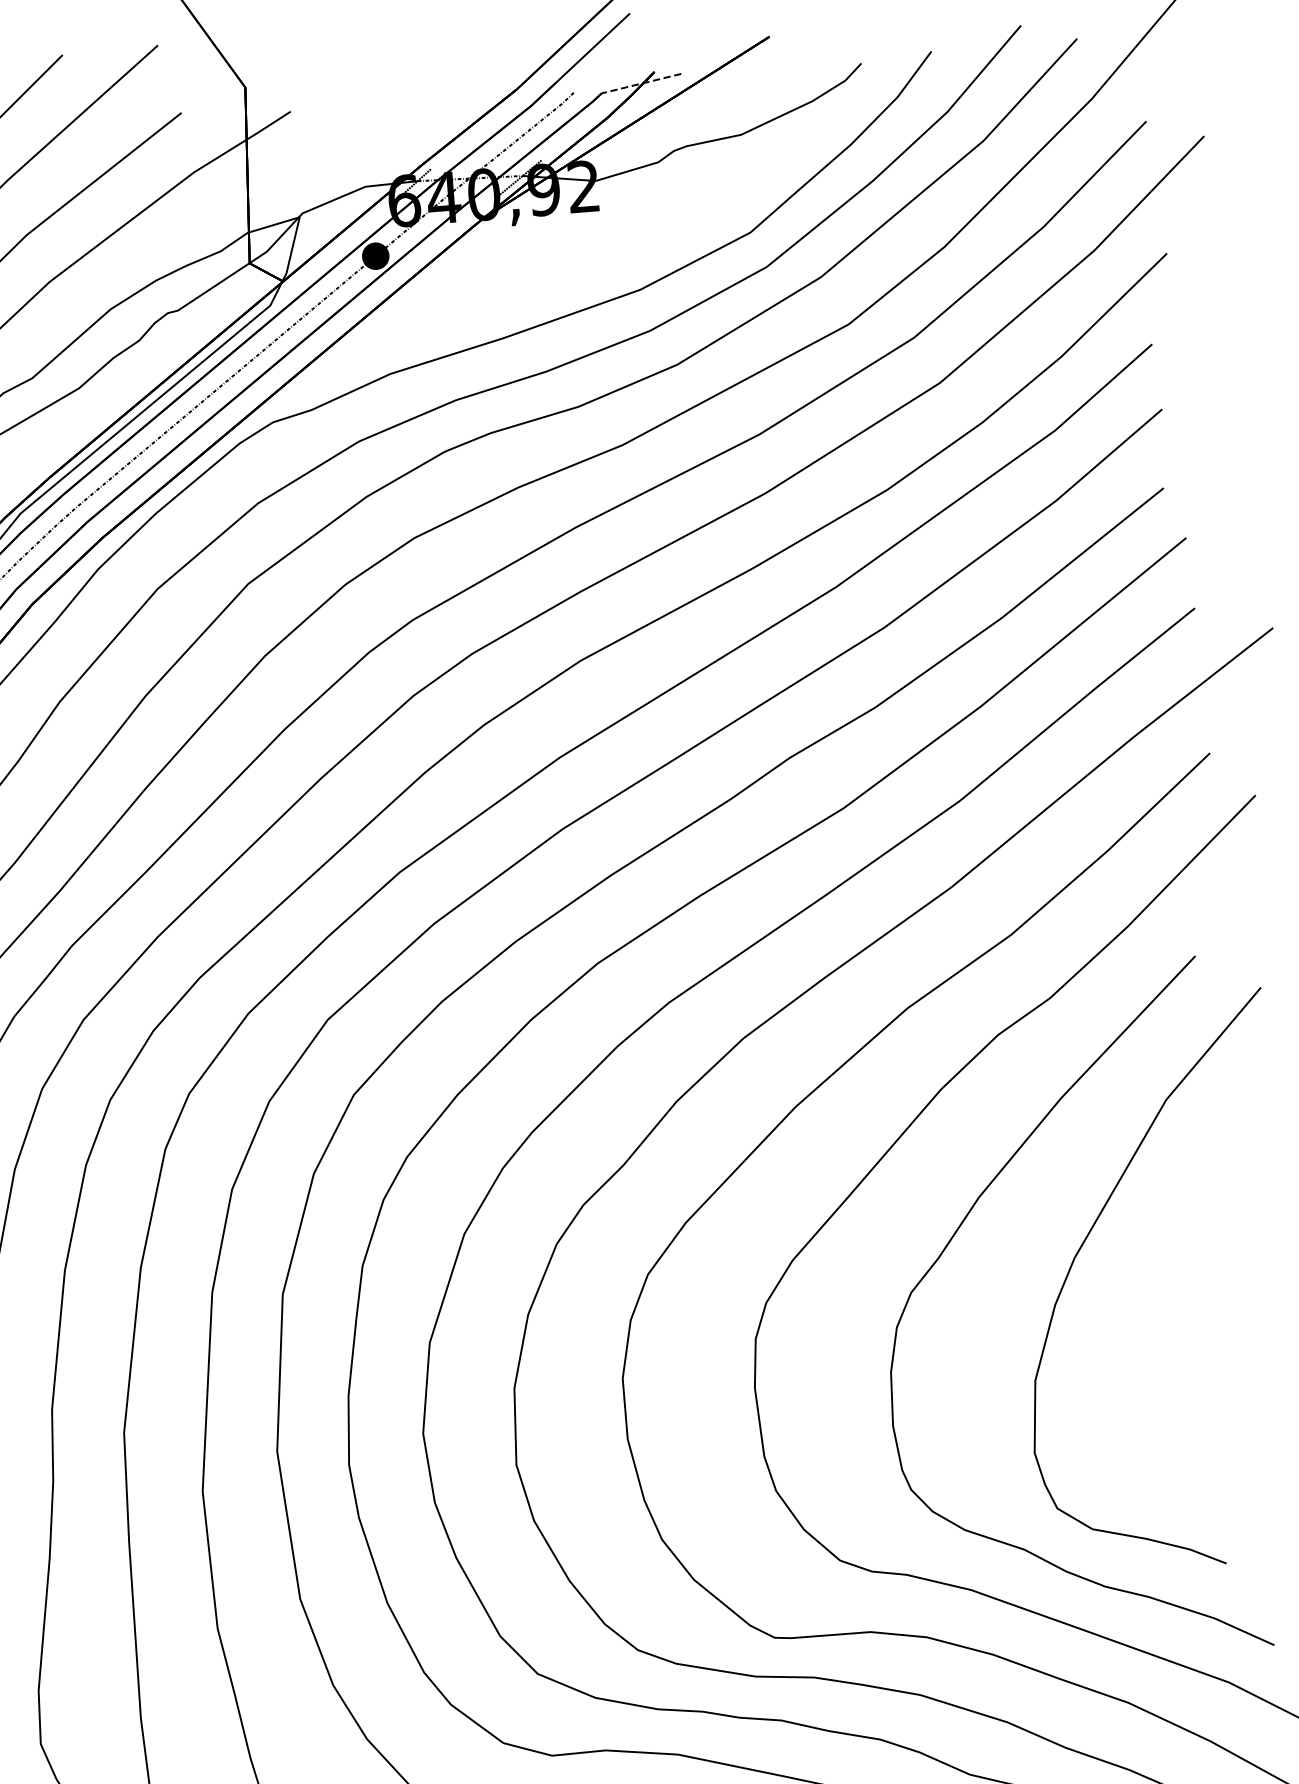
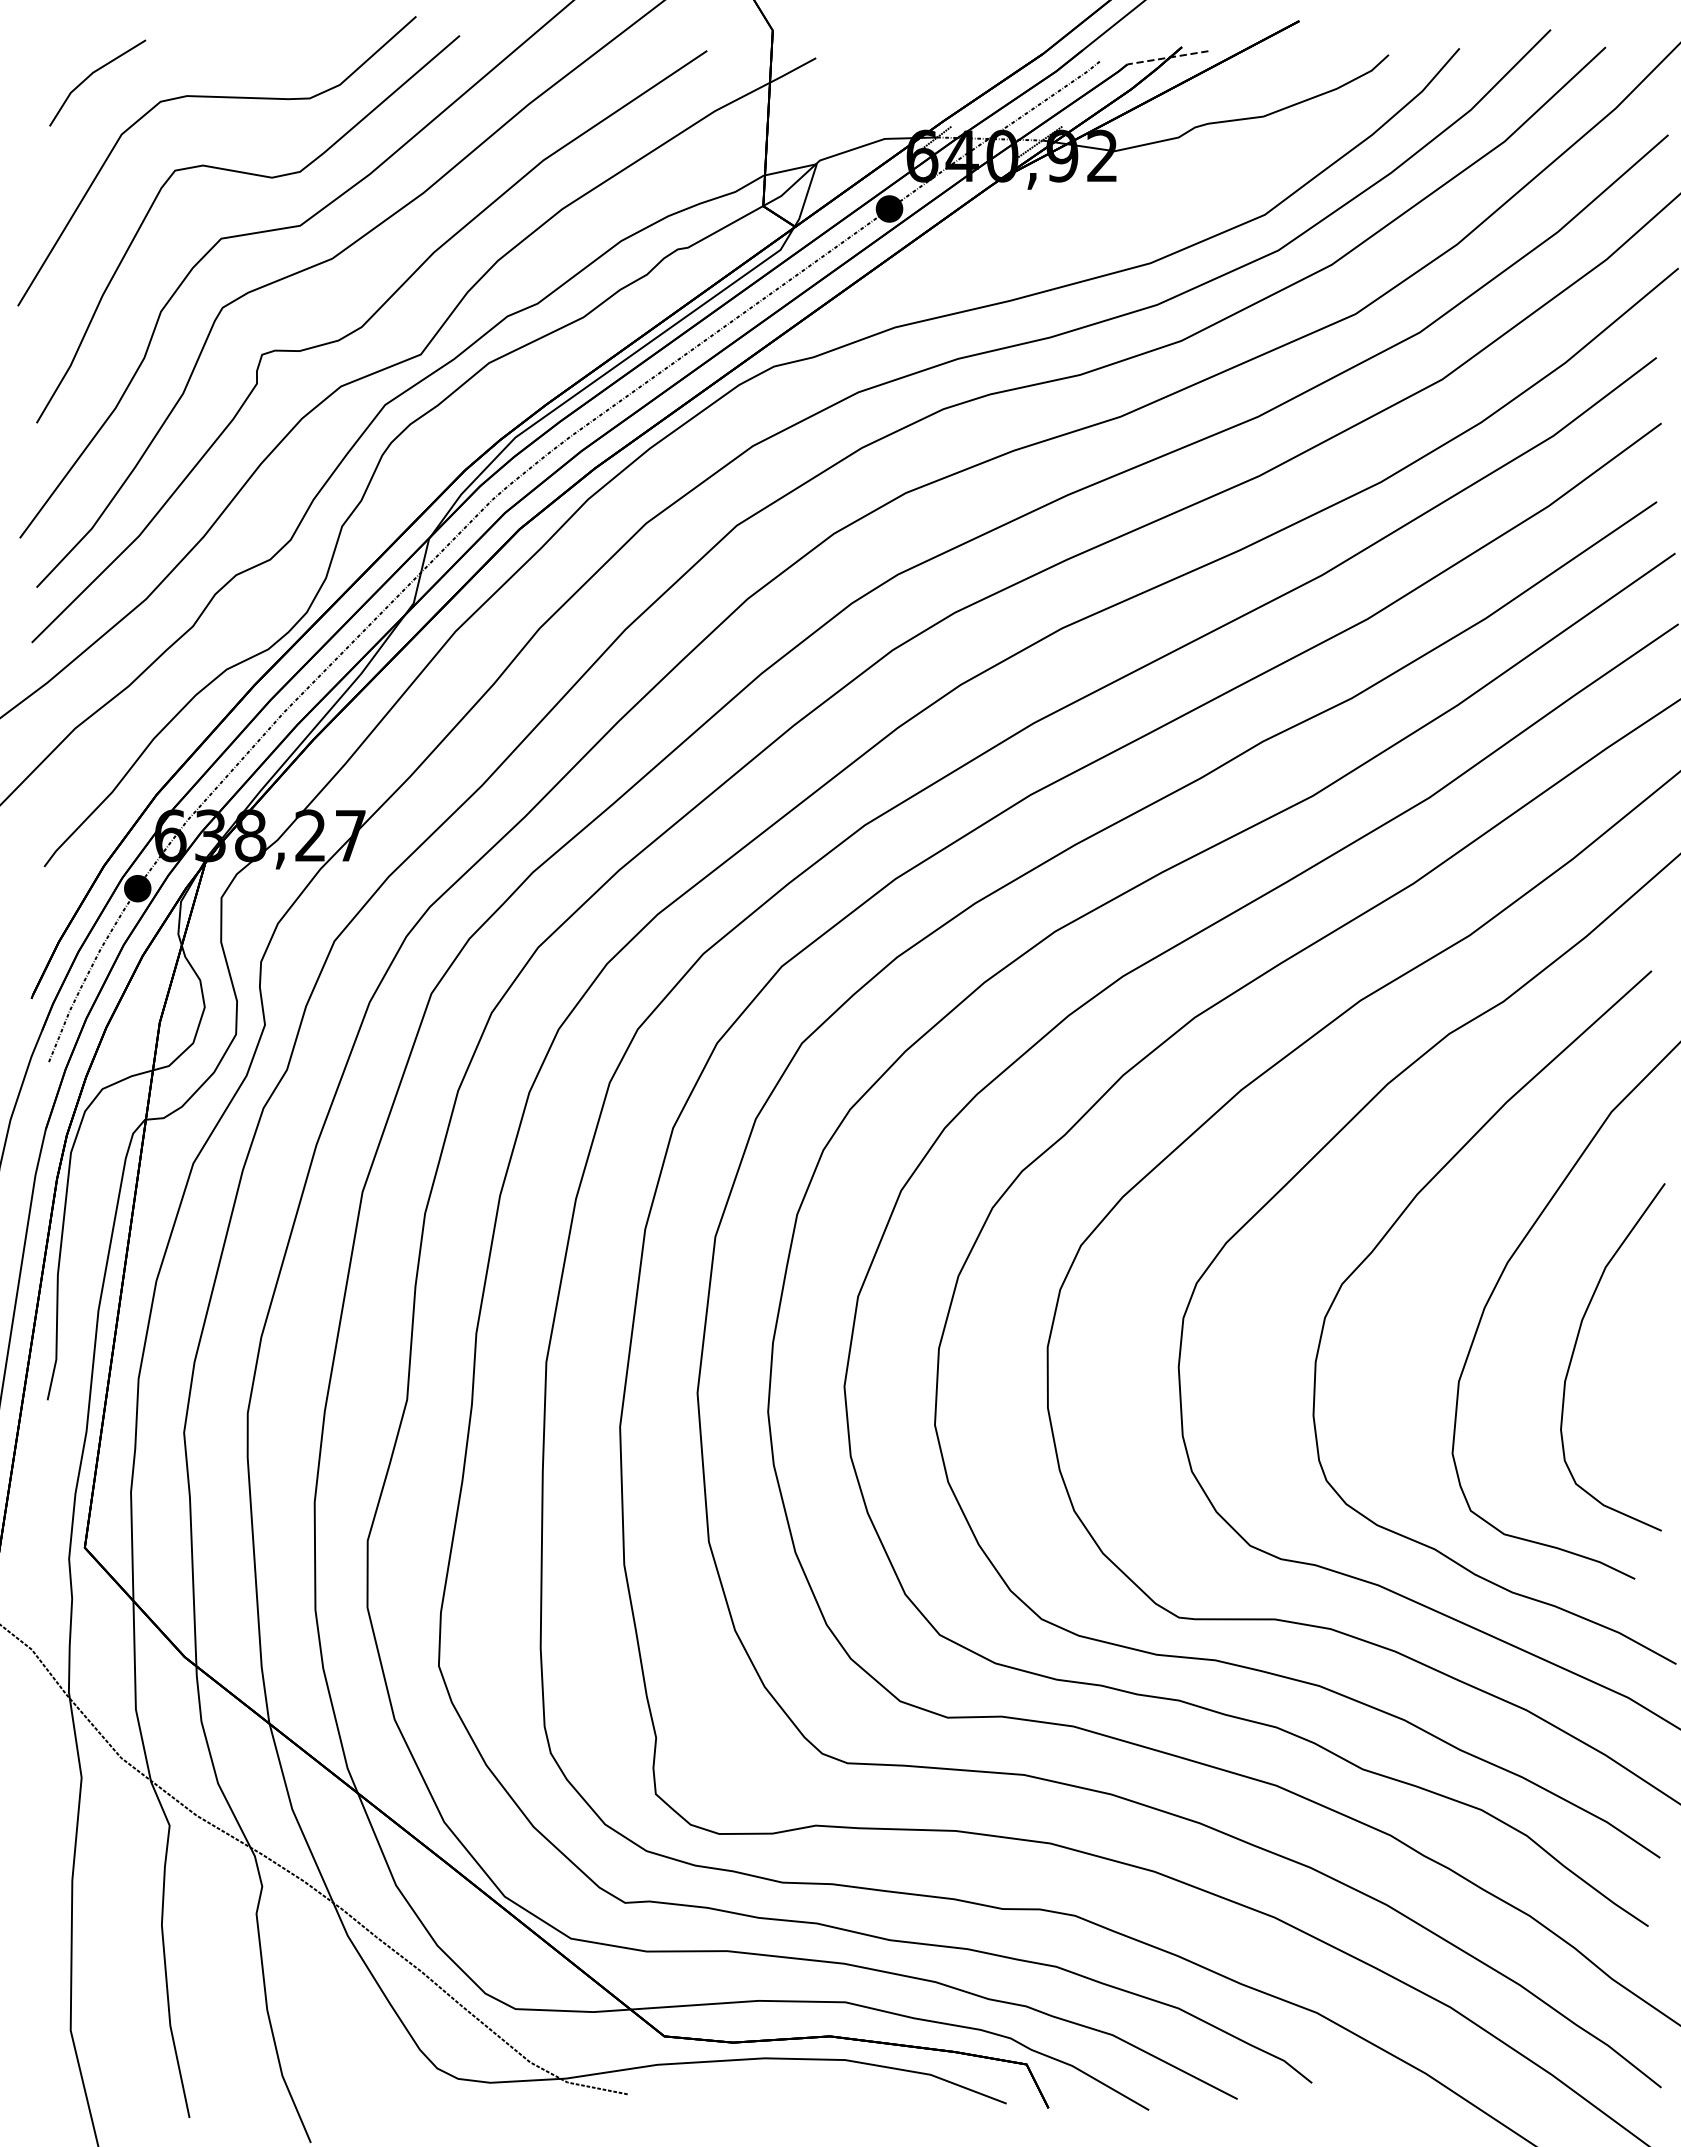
part: (1148, 1338) -> (1575, 1348), added

